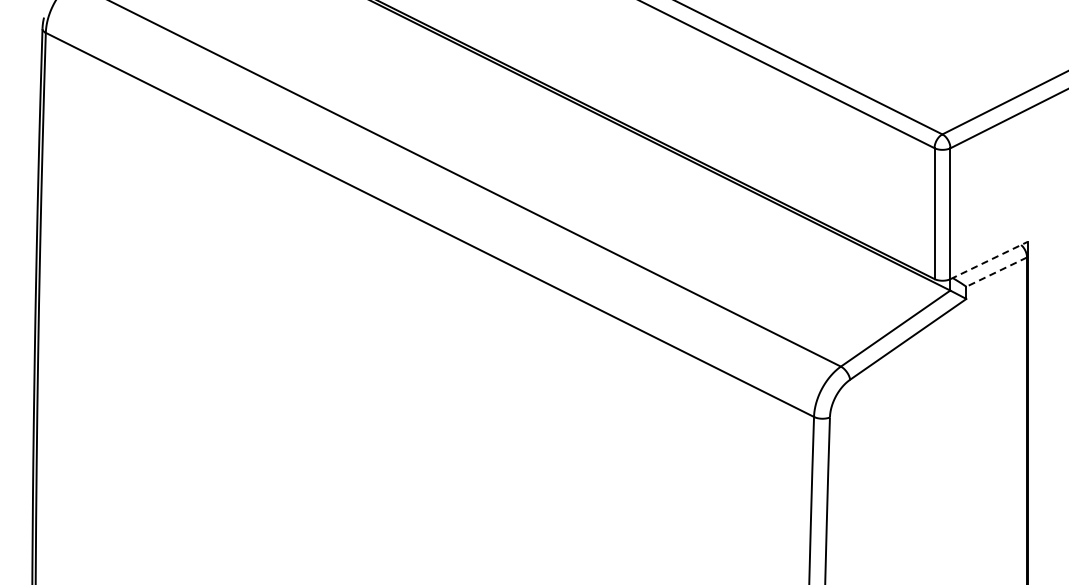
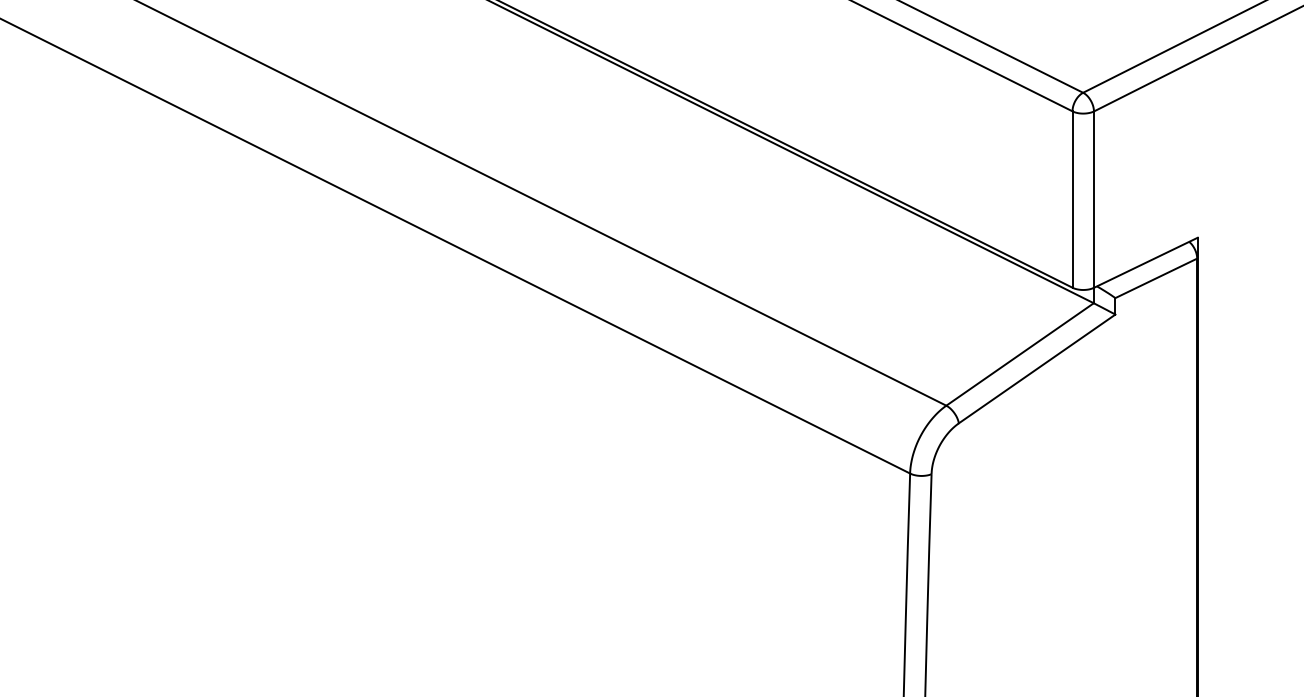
line: (988, 260) -> (1145, 262), dashed -> solid
line: (996, 272) -> (1156, 278), dashed -> solid

